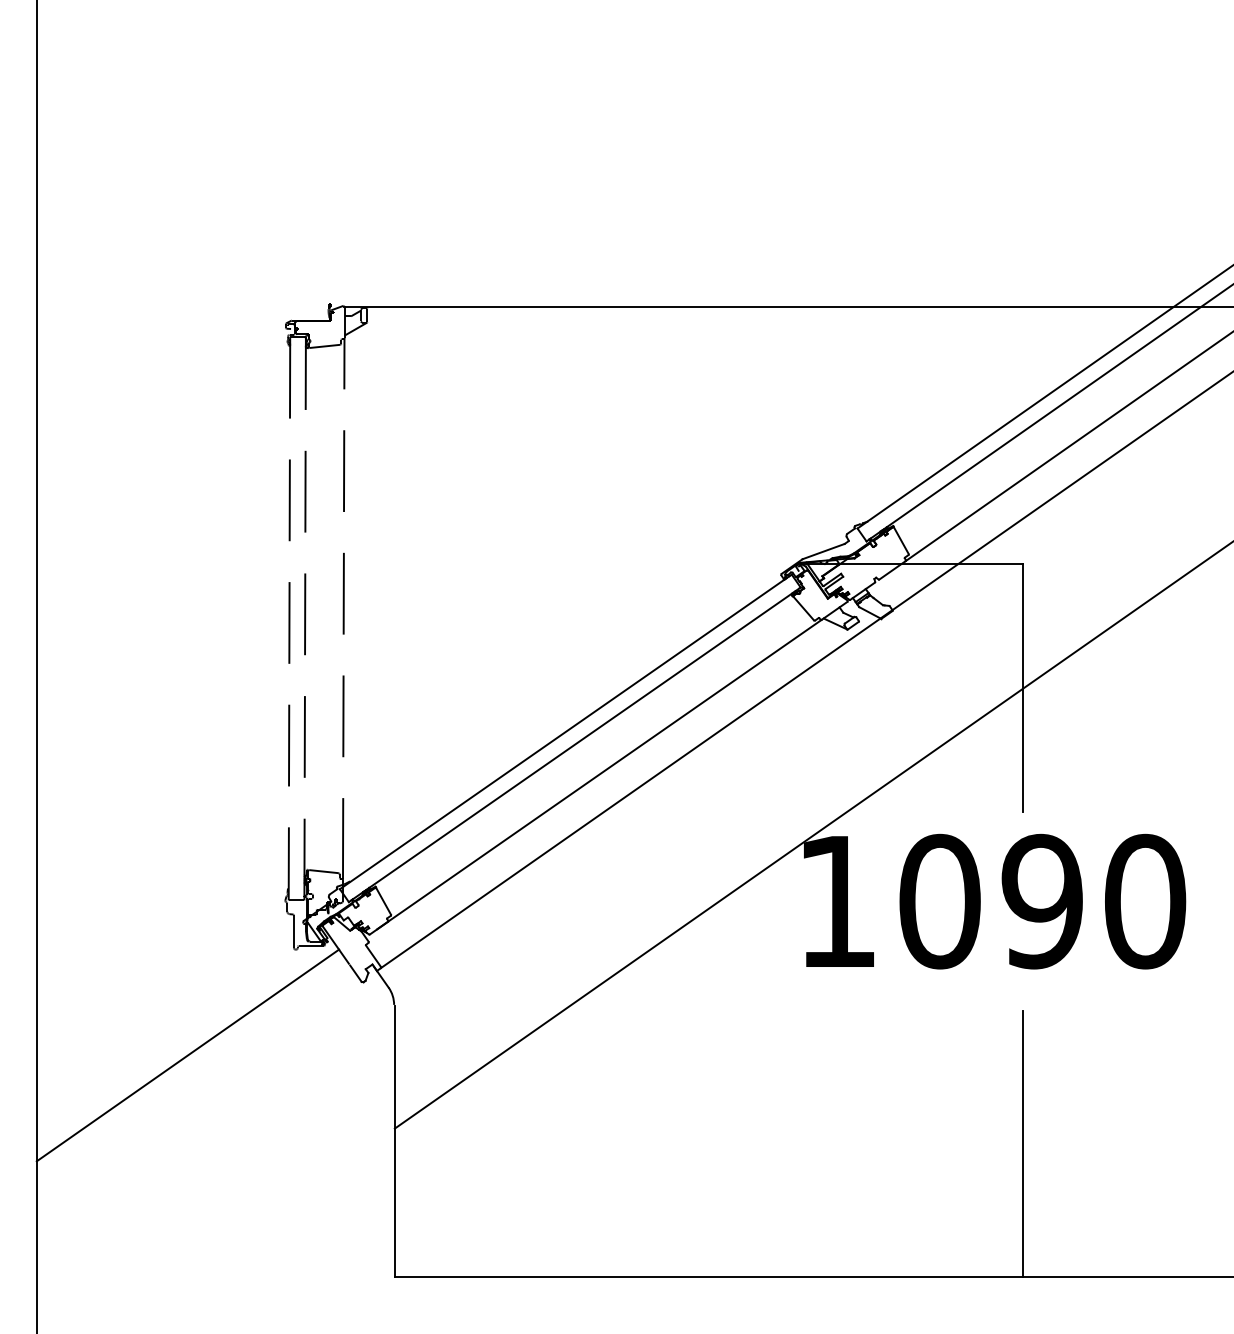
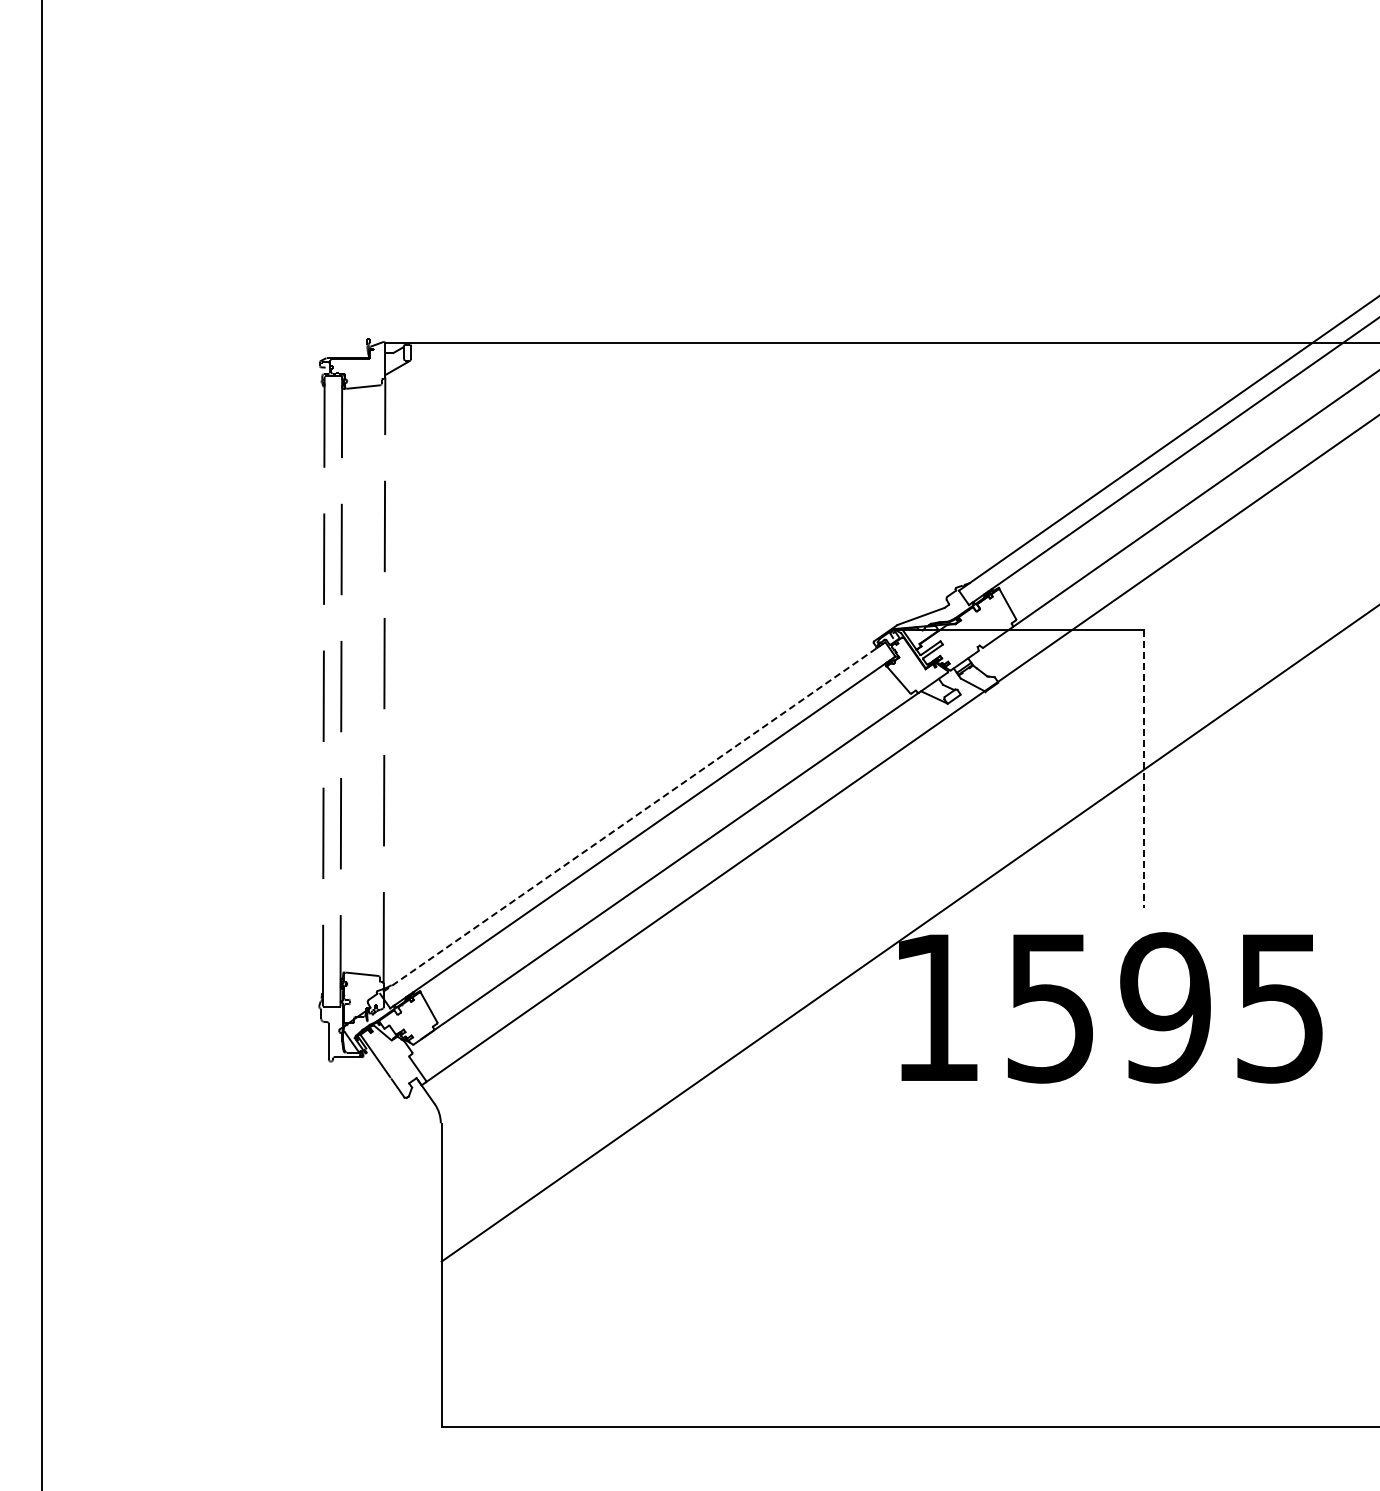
line: (1023, 688) -> (1144, 769), solid -> dashed
line: (565, 732) -> (632, 818), solid -> dashed
text: (1043, 901) -> (1166, 1007), 1090 -> 1595
line: (188, 1055) -> (210, 1179), removed
line: (1023, 1143) -> (1144, 1278), removed

